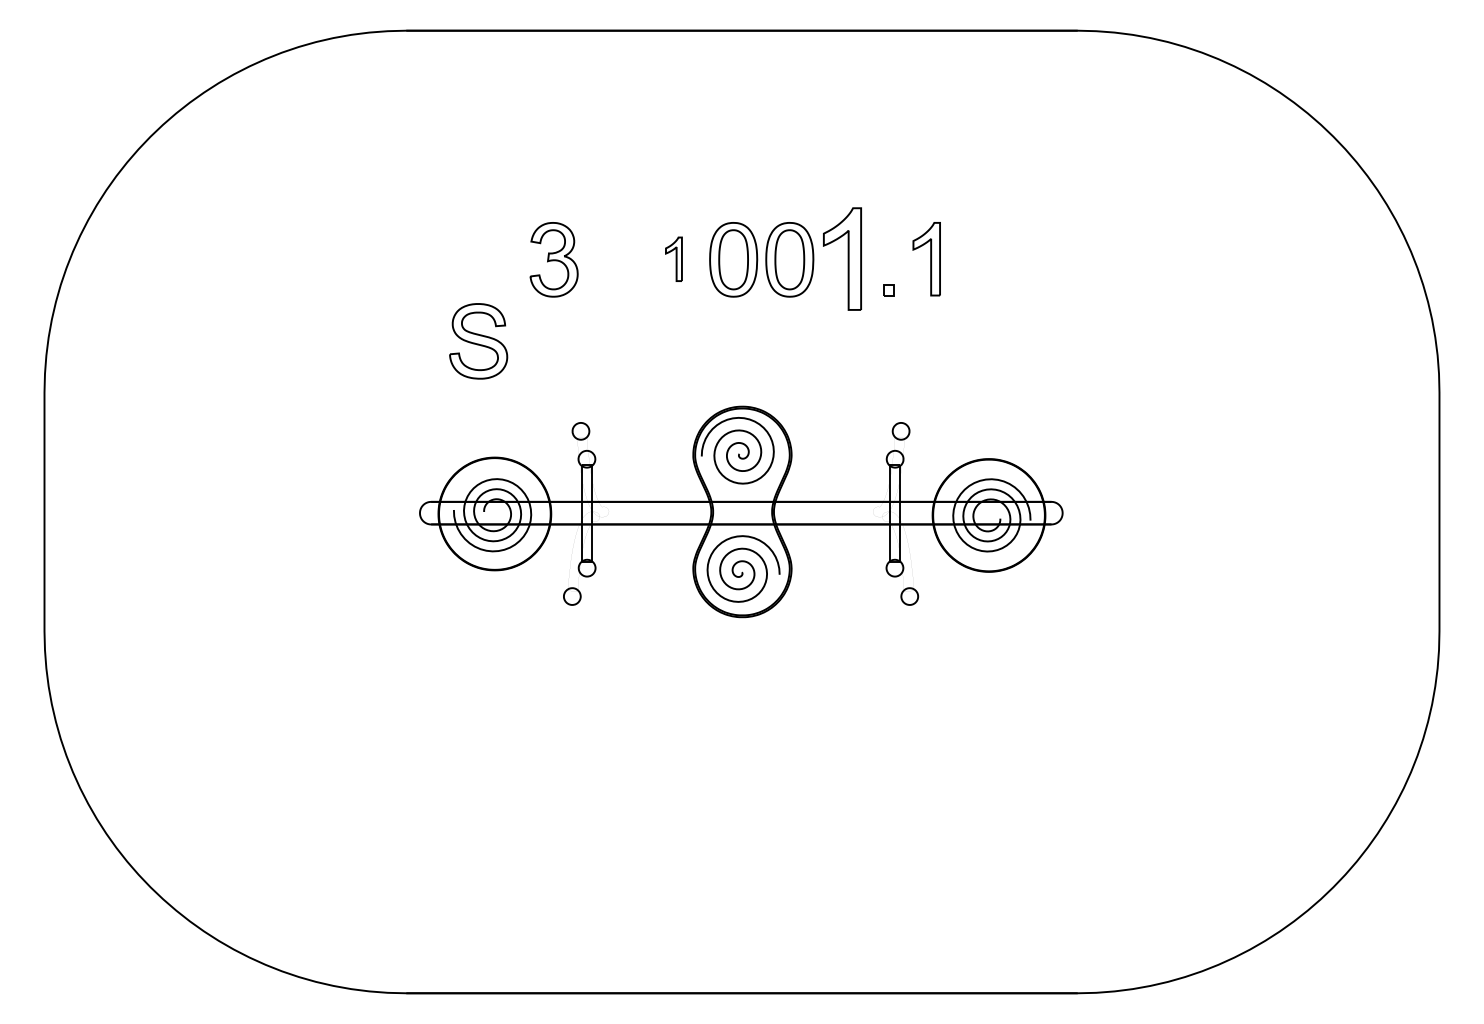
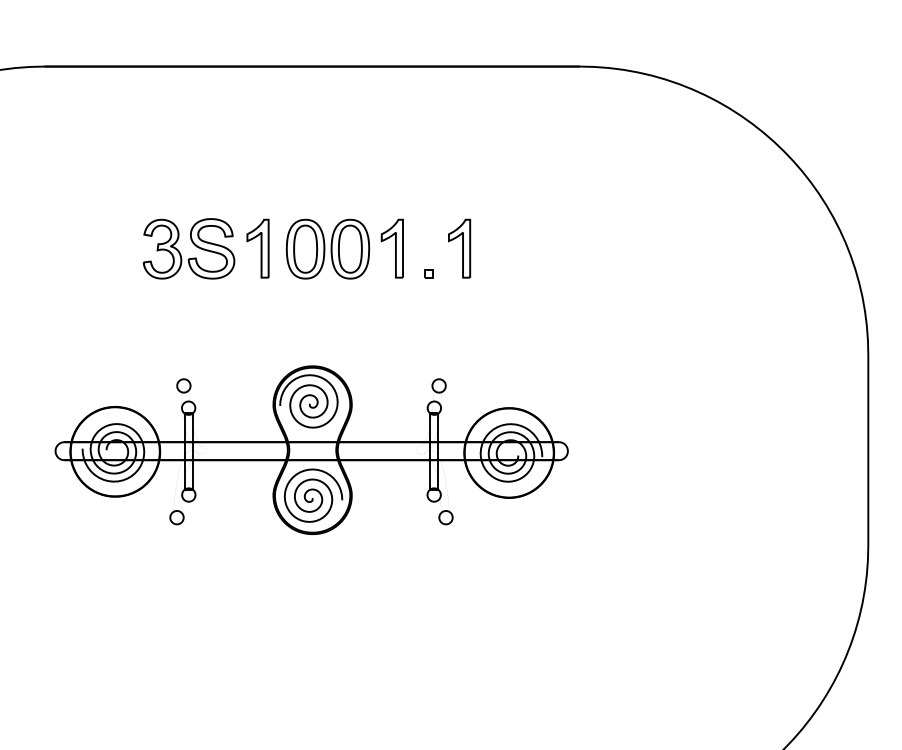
part: (673, 259) -> (257, 248), size x1.67
part: (842, 259) -> (392, 248), size x0.71
part: (478, 341) -> (211, 248), moved

